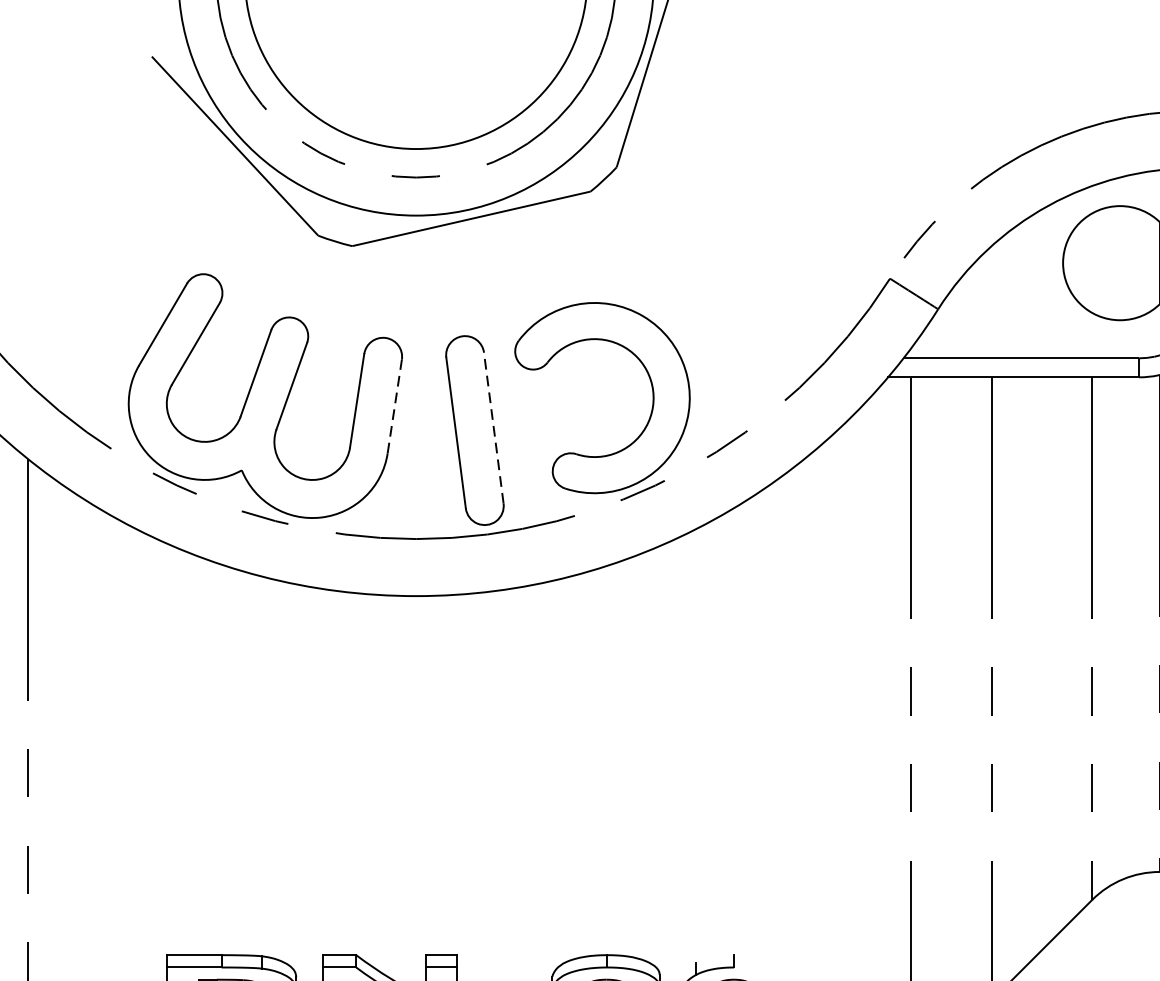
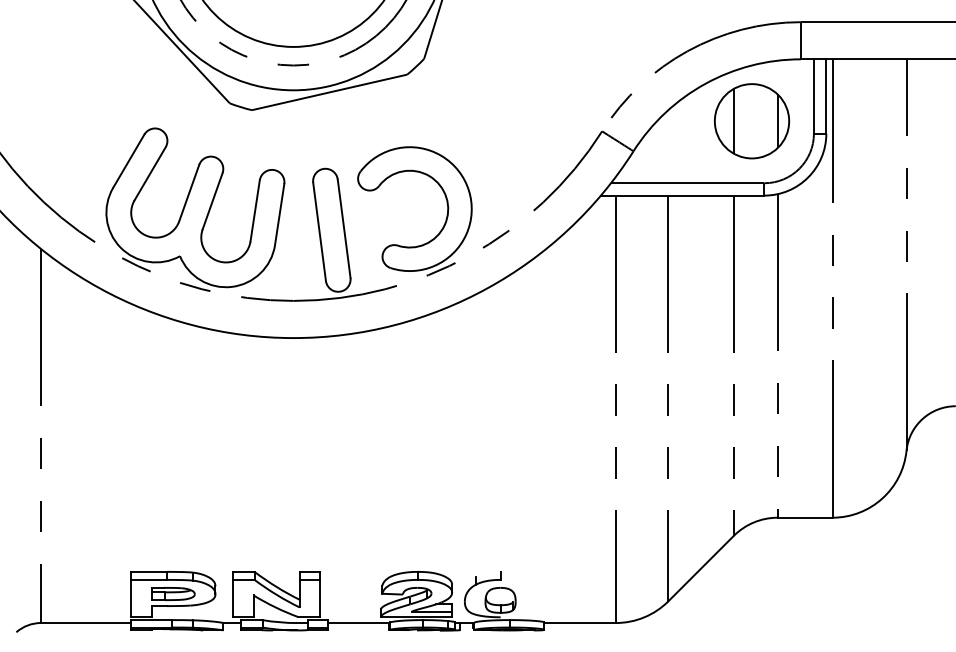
line: (1091, 261) -> (733, 120), added
line: (394, 406) -> (279, 214), dashed -> solid
line: (494, 427) -> (344, 228), dashed -> solid

